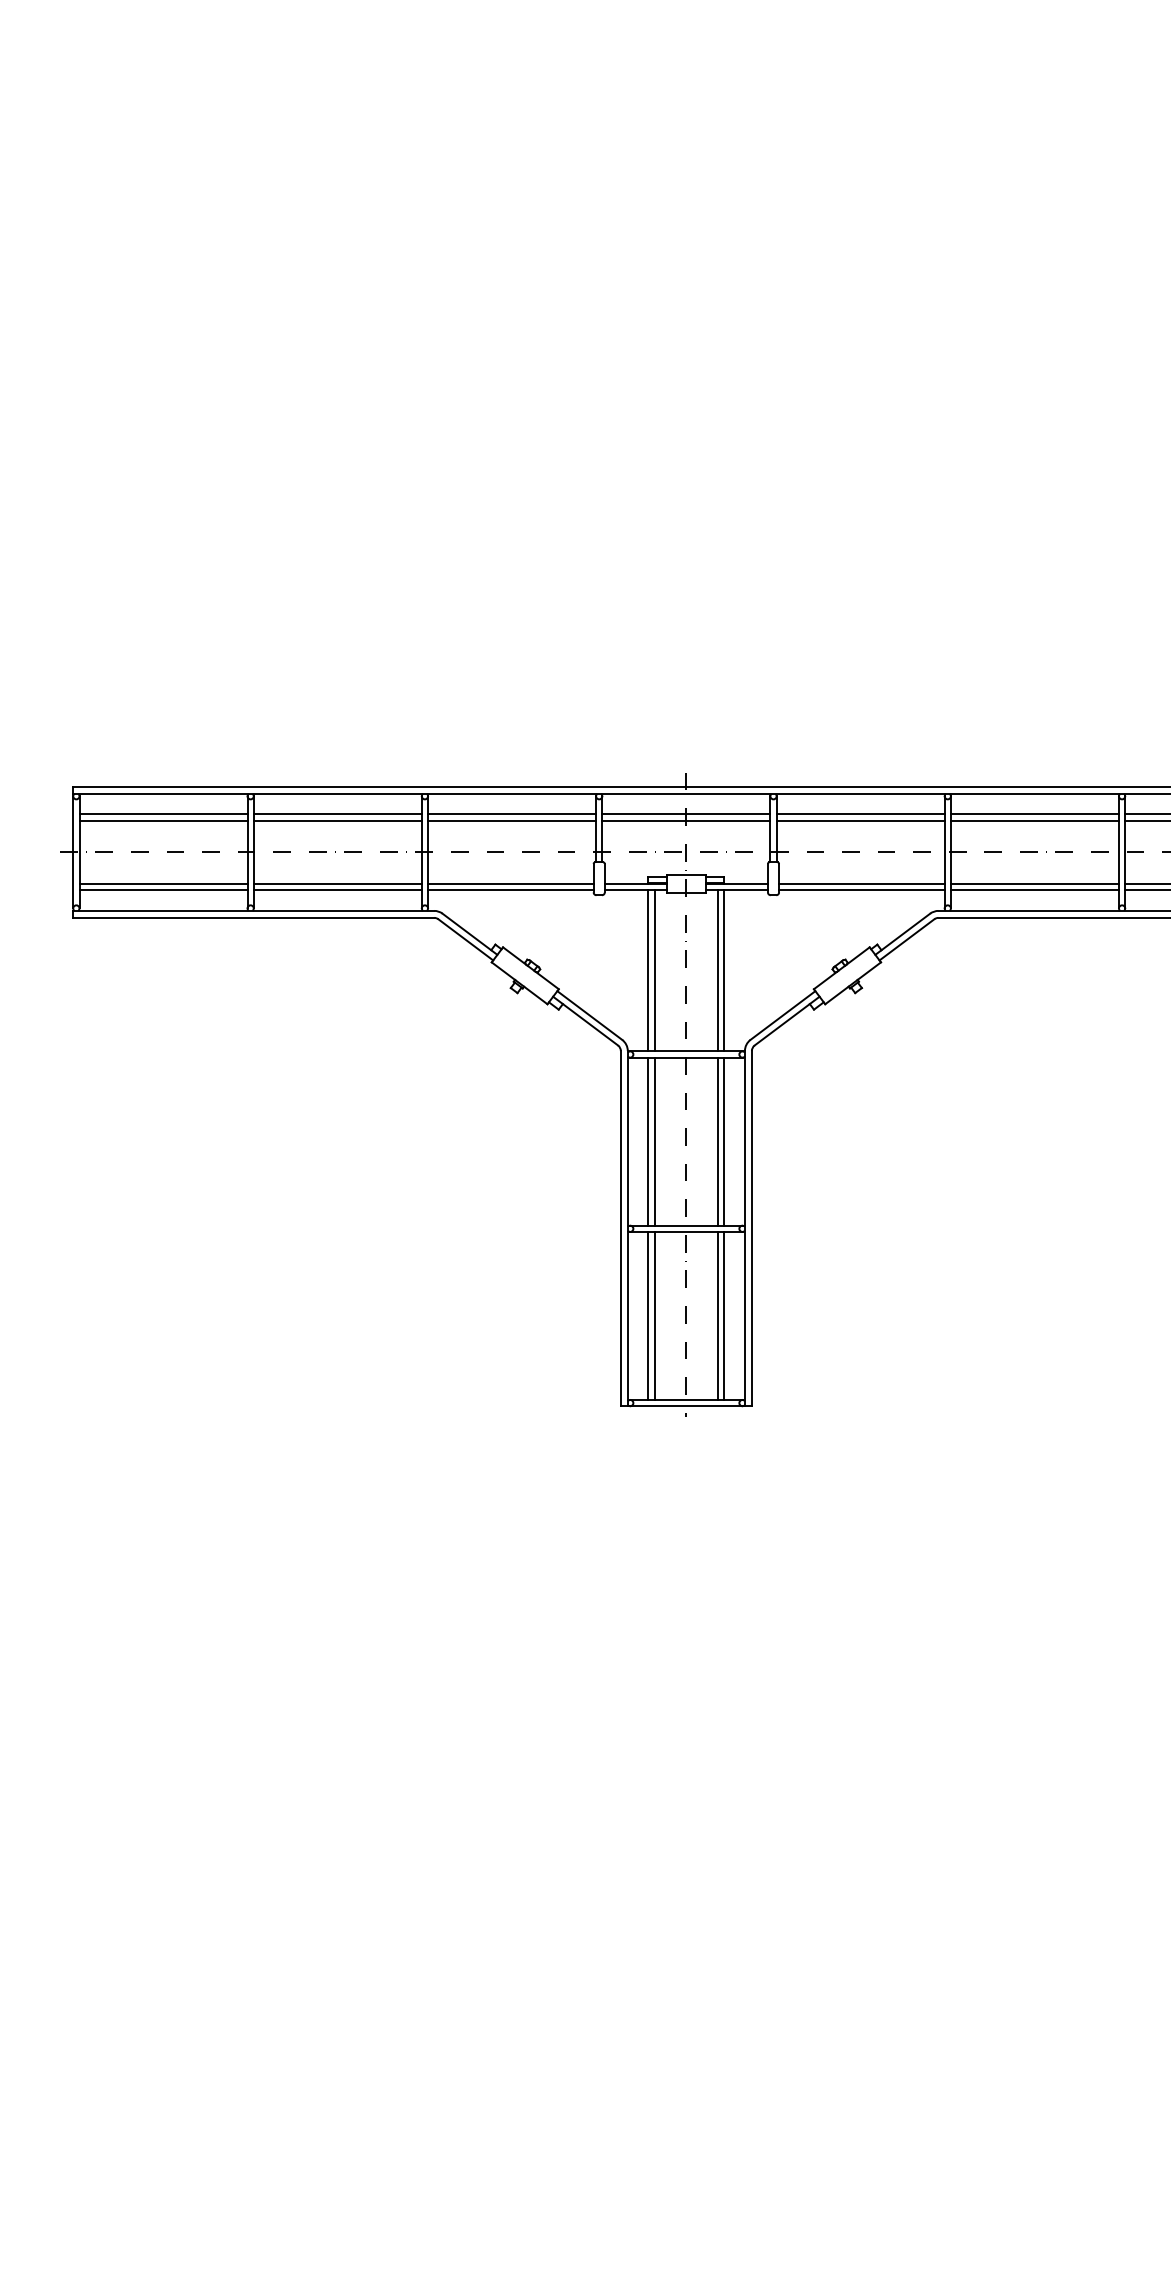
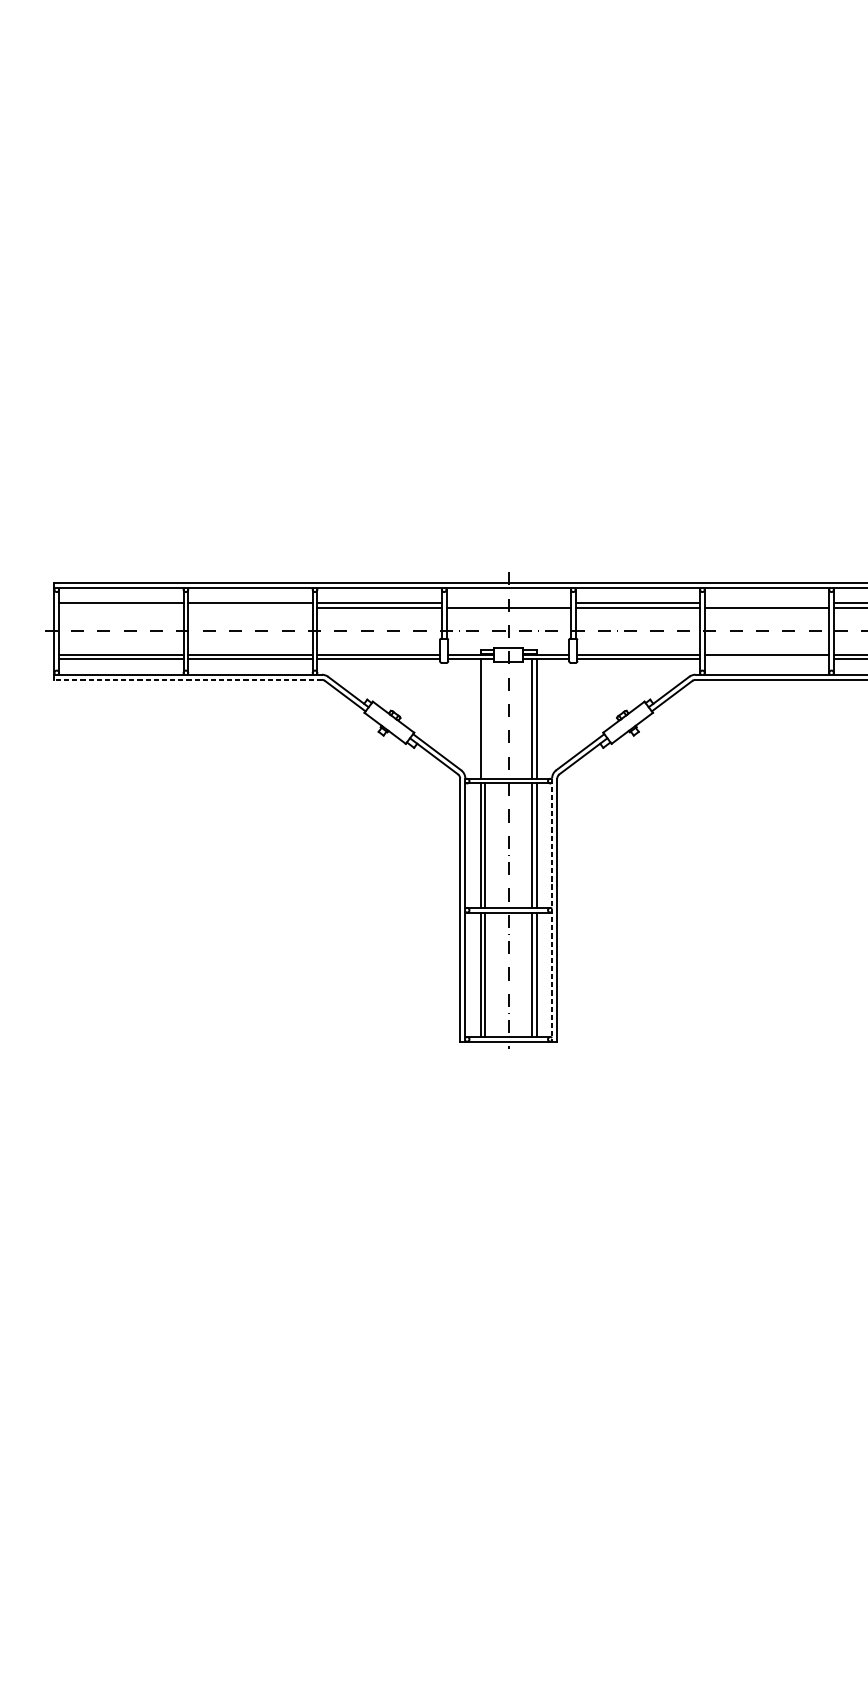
line: (686, 814) -> (508, 603), removed
line: (1034, 814) -> (766, 603), removed
line: (163, 820) -> (121, 607), removed
line: (337, 820) -> (250, 607), removed
line: (1034, 890) -> (766, 659), removed
line: (253, 917) -> (188, 679), solid -> dashed
line: (654, 970) -> (485, 718), removed
line: (744, 1228) -> (551, 910), solid -> dashed

